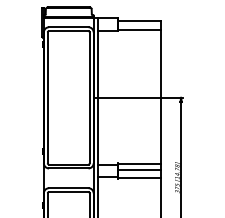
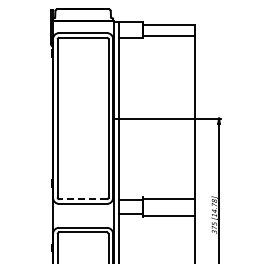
line: (69, 164) -> (83, 199), solid -> dashed
line: (139, 170) -> (168, 206), removed

